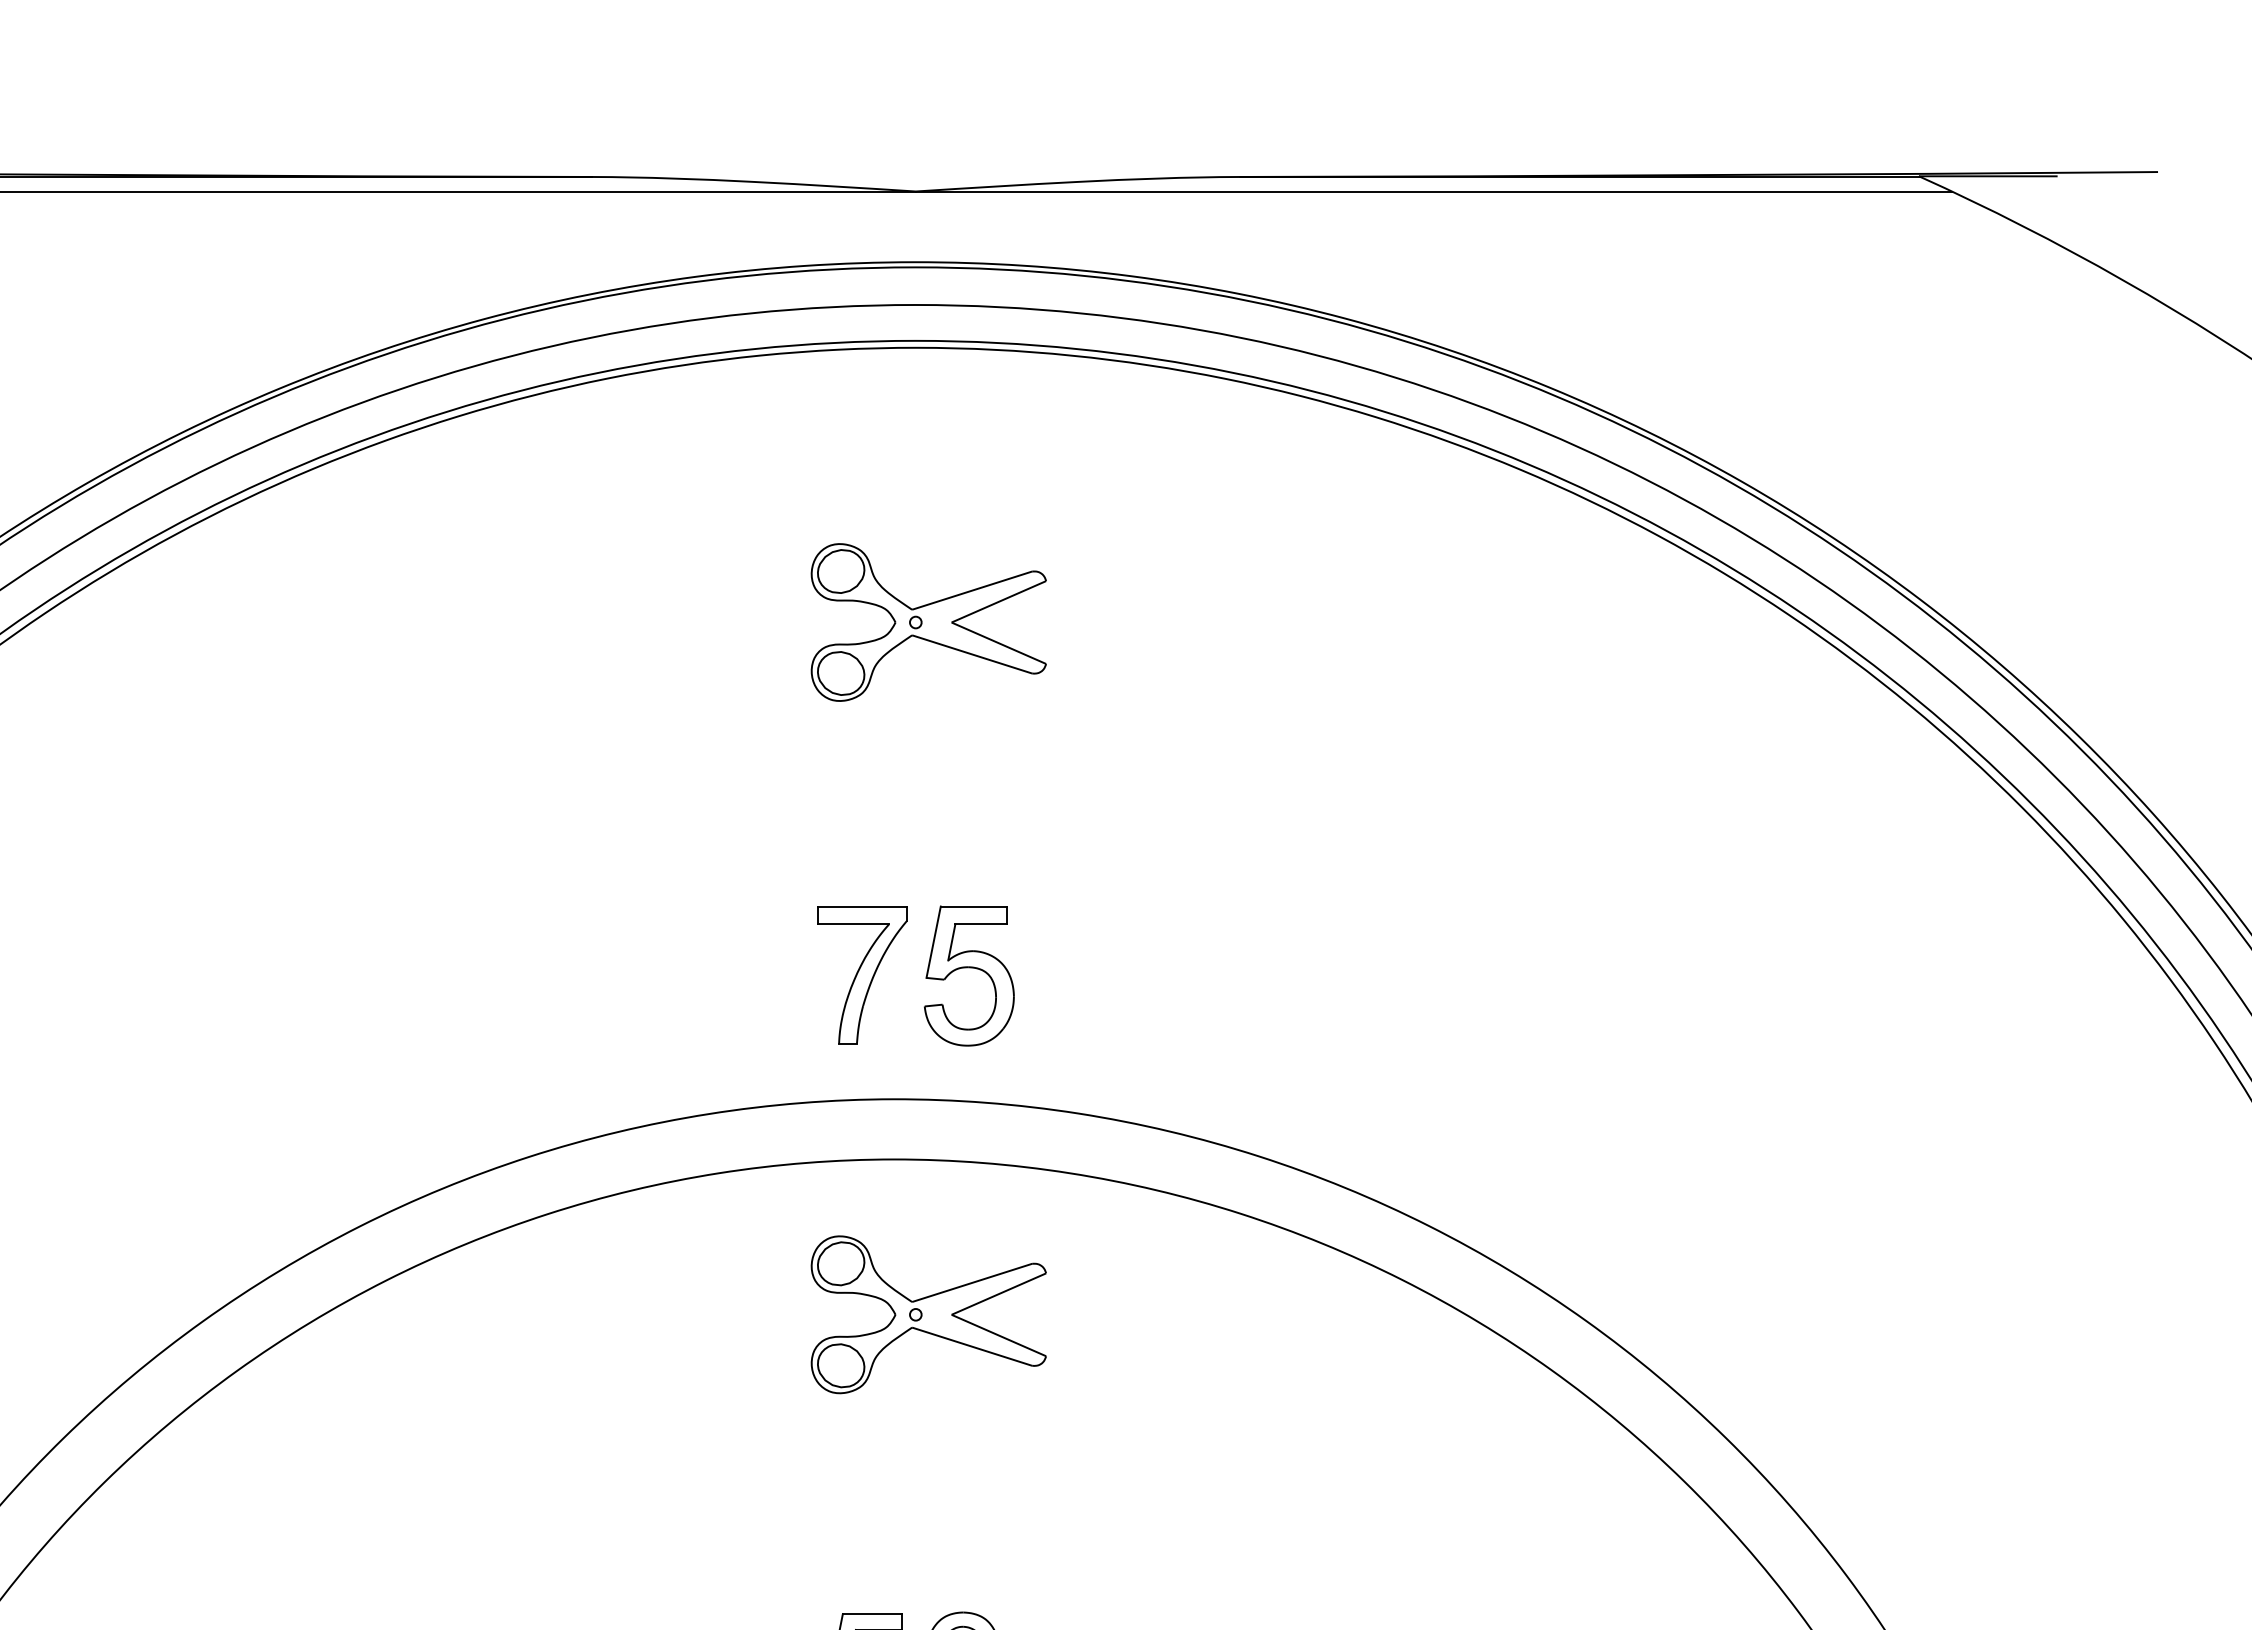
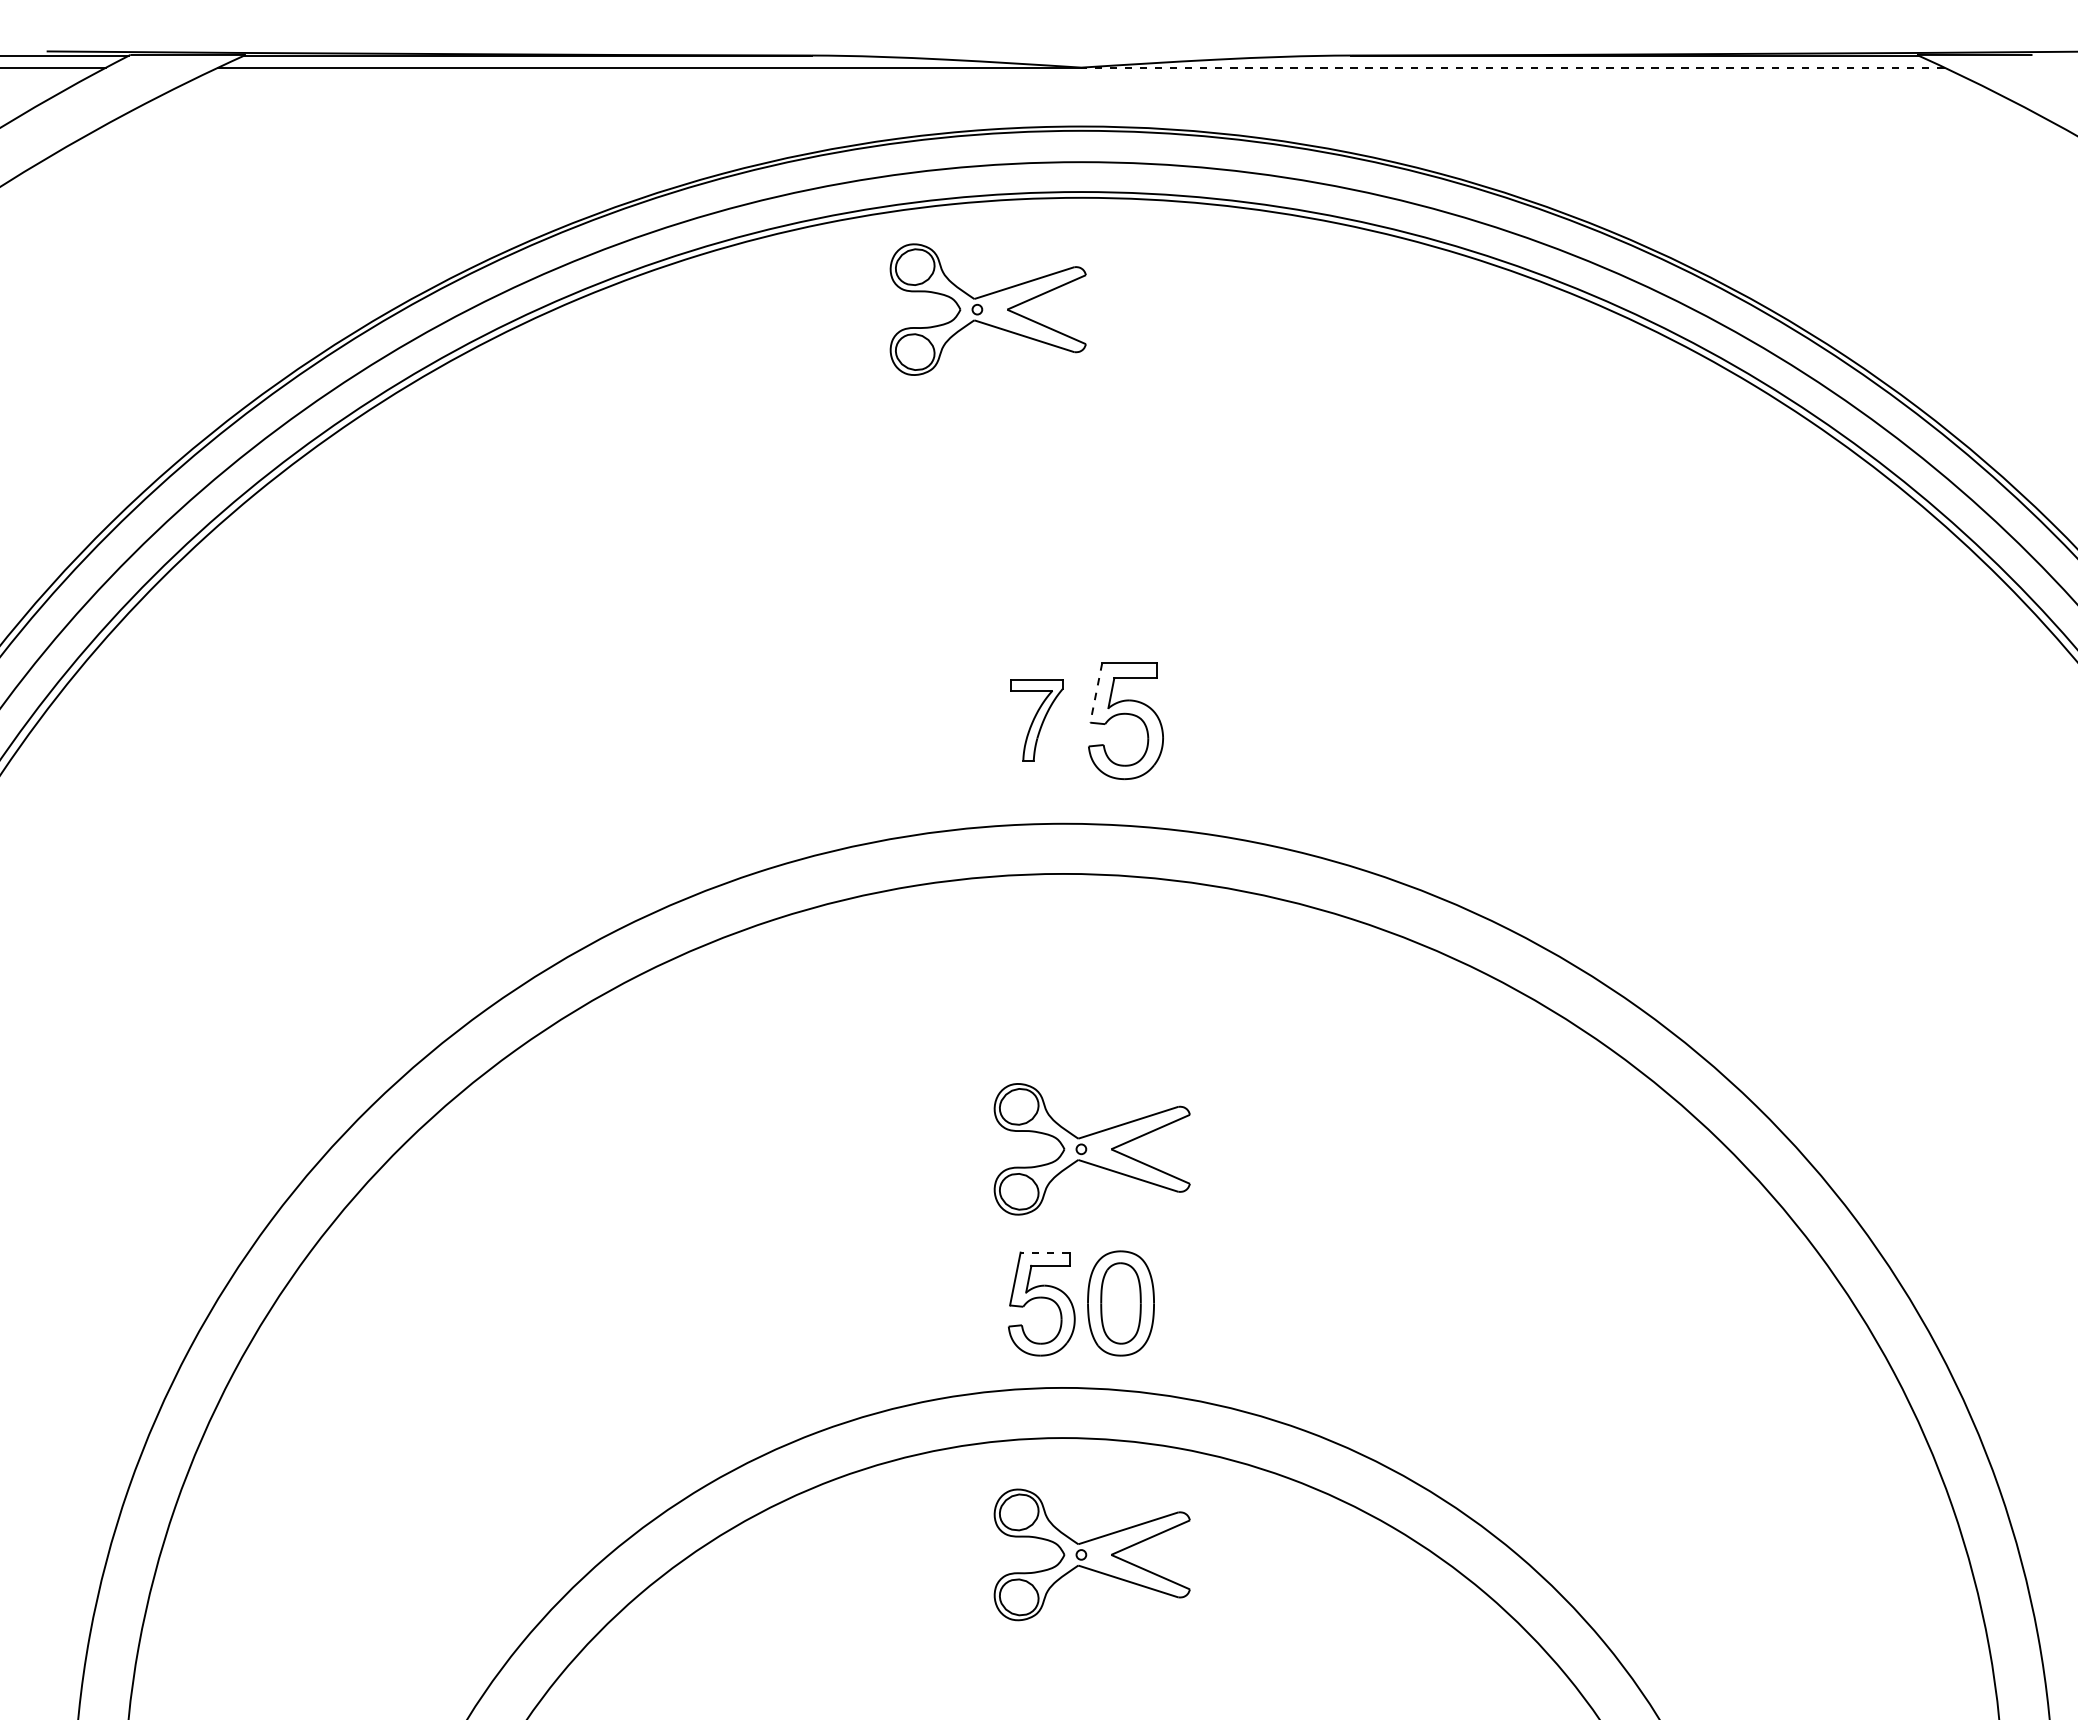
line: (1433, 191) -> (1512, 67), solid -> dashed
part: (927, 622) -> (987, 309), moved
line: (933, 942) -> (1096, 693), solid -> dashed
part: (861, 975) -> (1036, 720), size x0.7
part: (927, 1315) -> (1091, 1149), moved
line: (871, 1613) -> (1044, 1252), solid -> dashed

